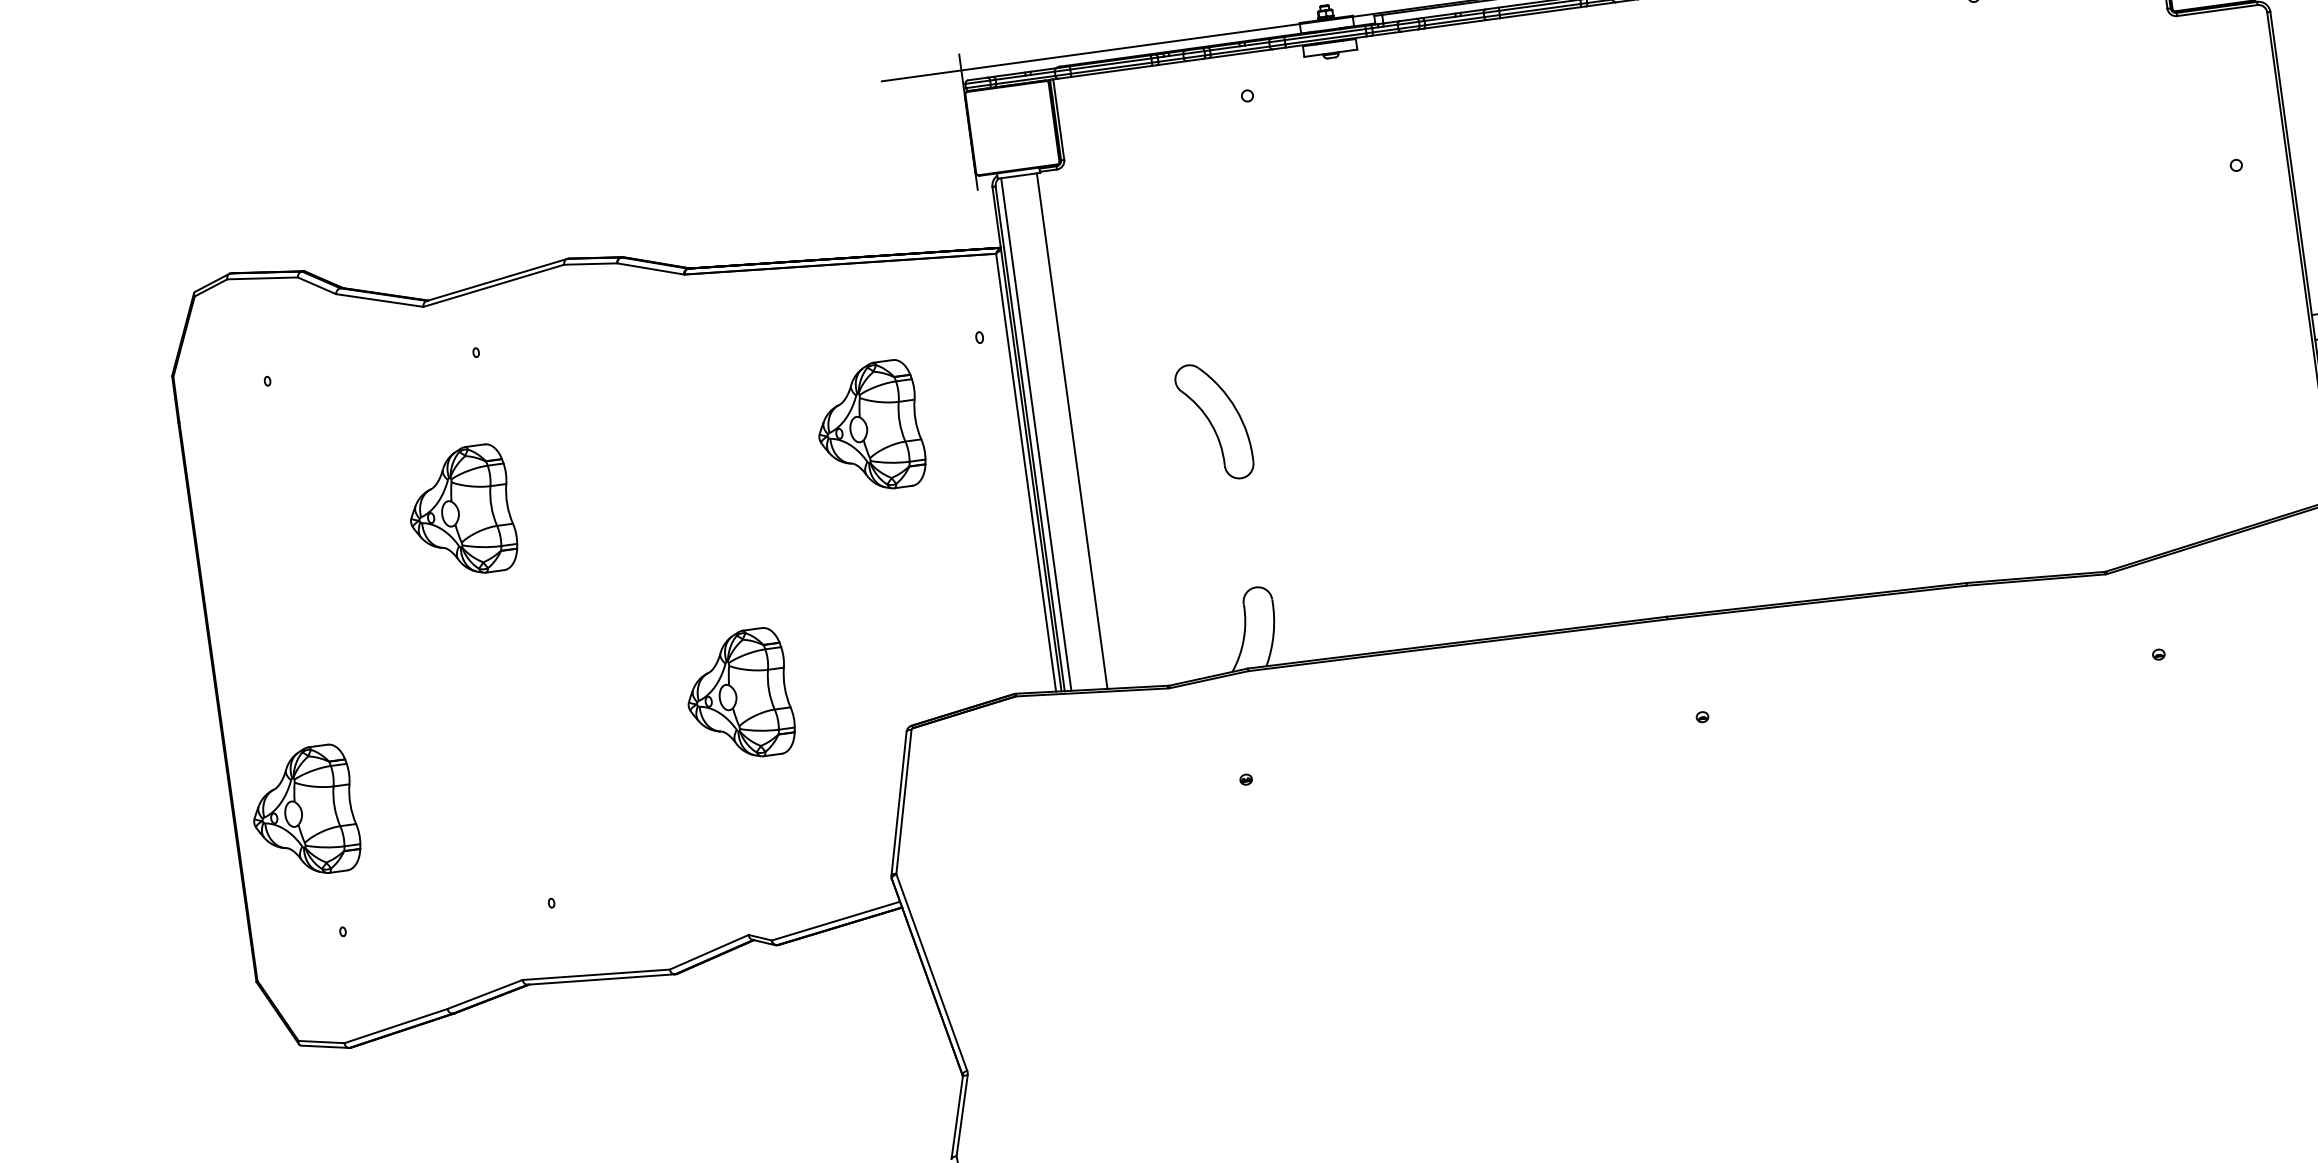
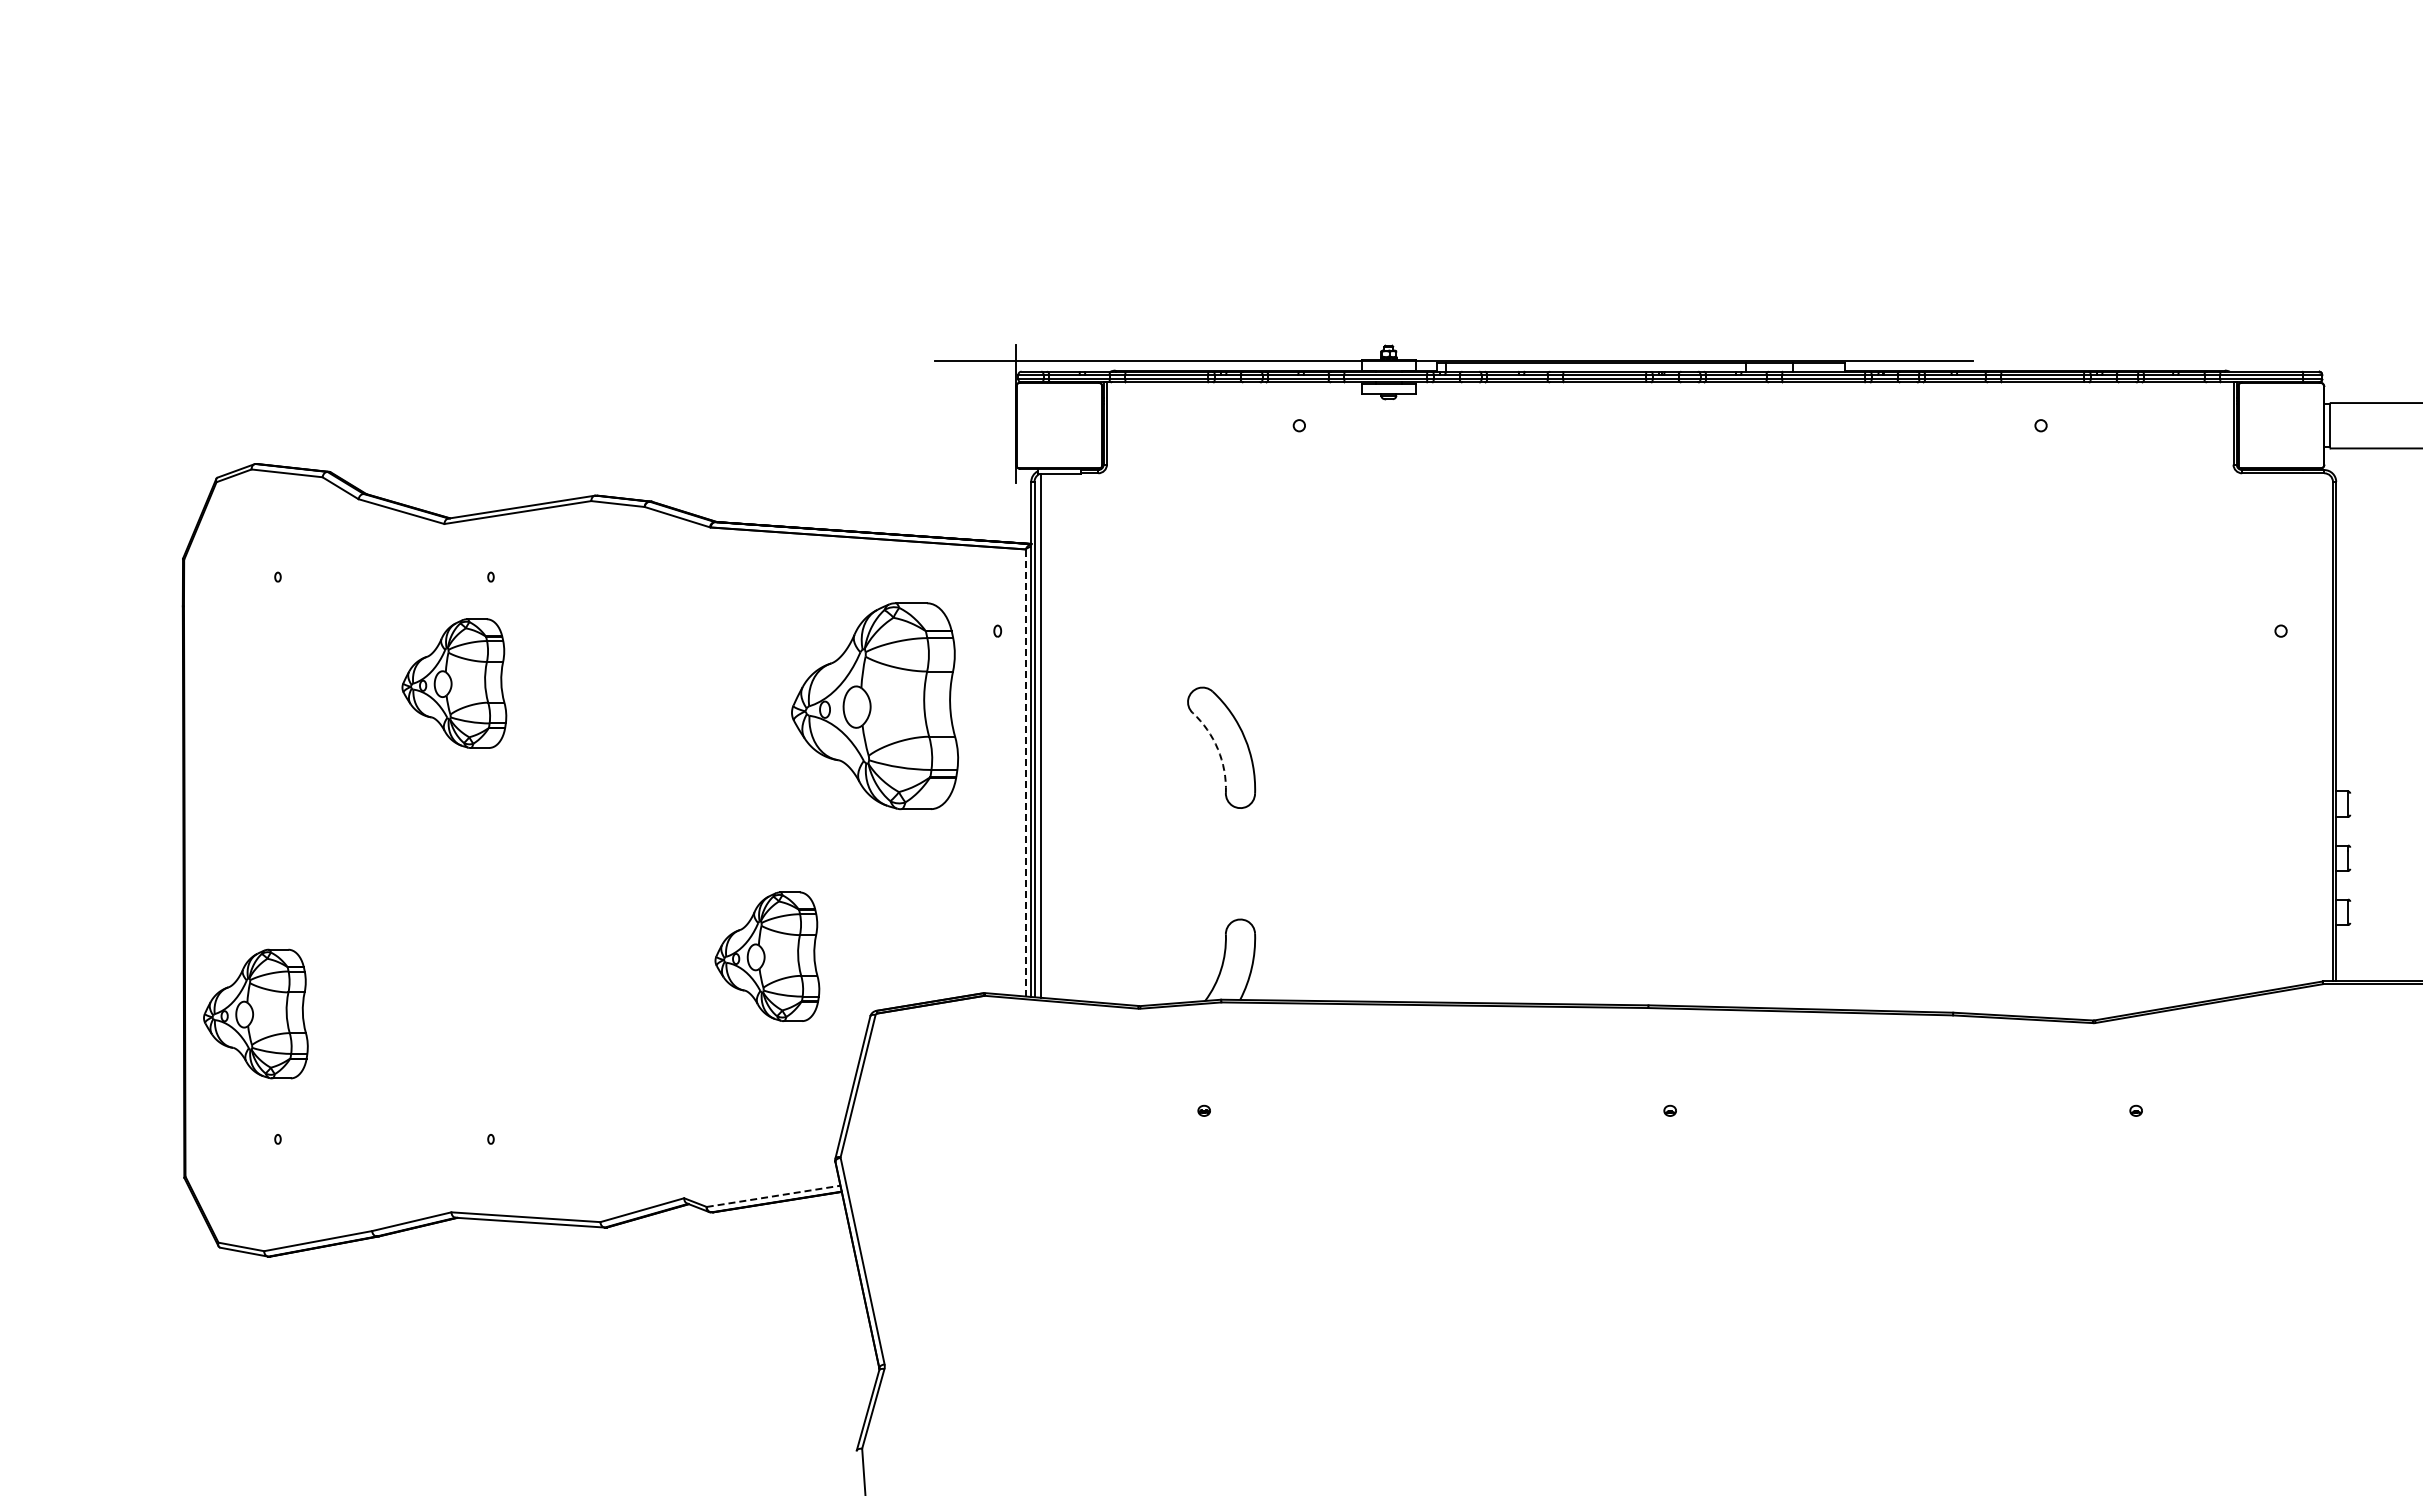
arc: (1210, 423) -> (1217, 749), solid -> dashed
part: (869, 426) -> (875, 705), size x1.6
line: (1072, 431) -> (1077, 737), removed
line: (1025, 473) -> (1025, 773), solid -> dashed
part: (461, 511) -> (454, 683), moved
part: (739, 695) -> (767, 956), moved
line: (835, 921) -> (773, 1196), solid -> dashed

